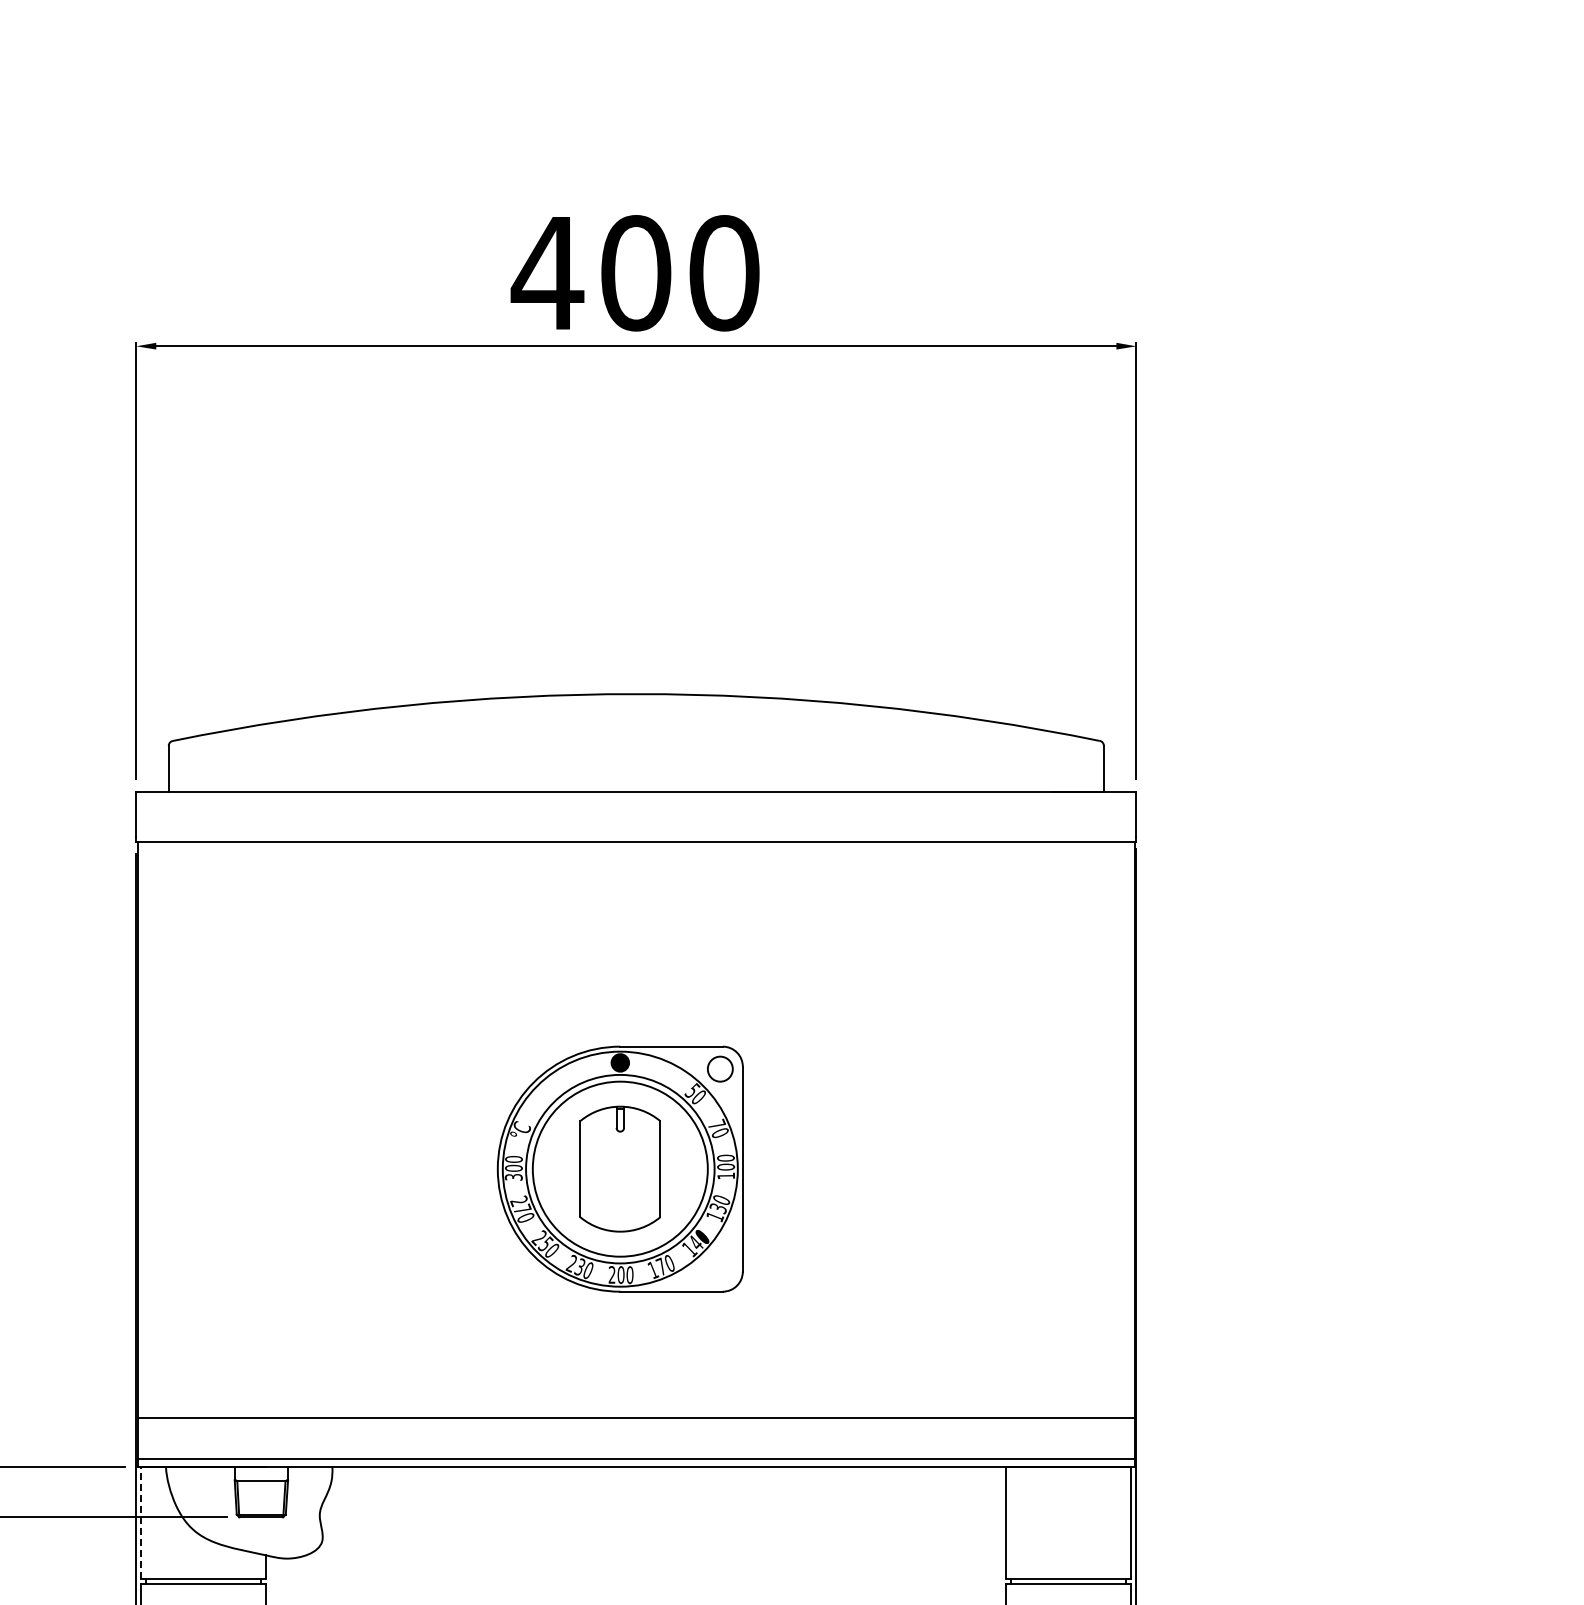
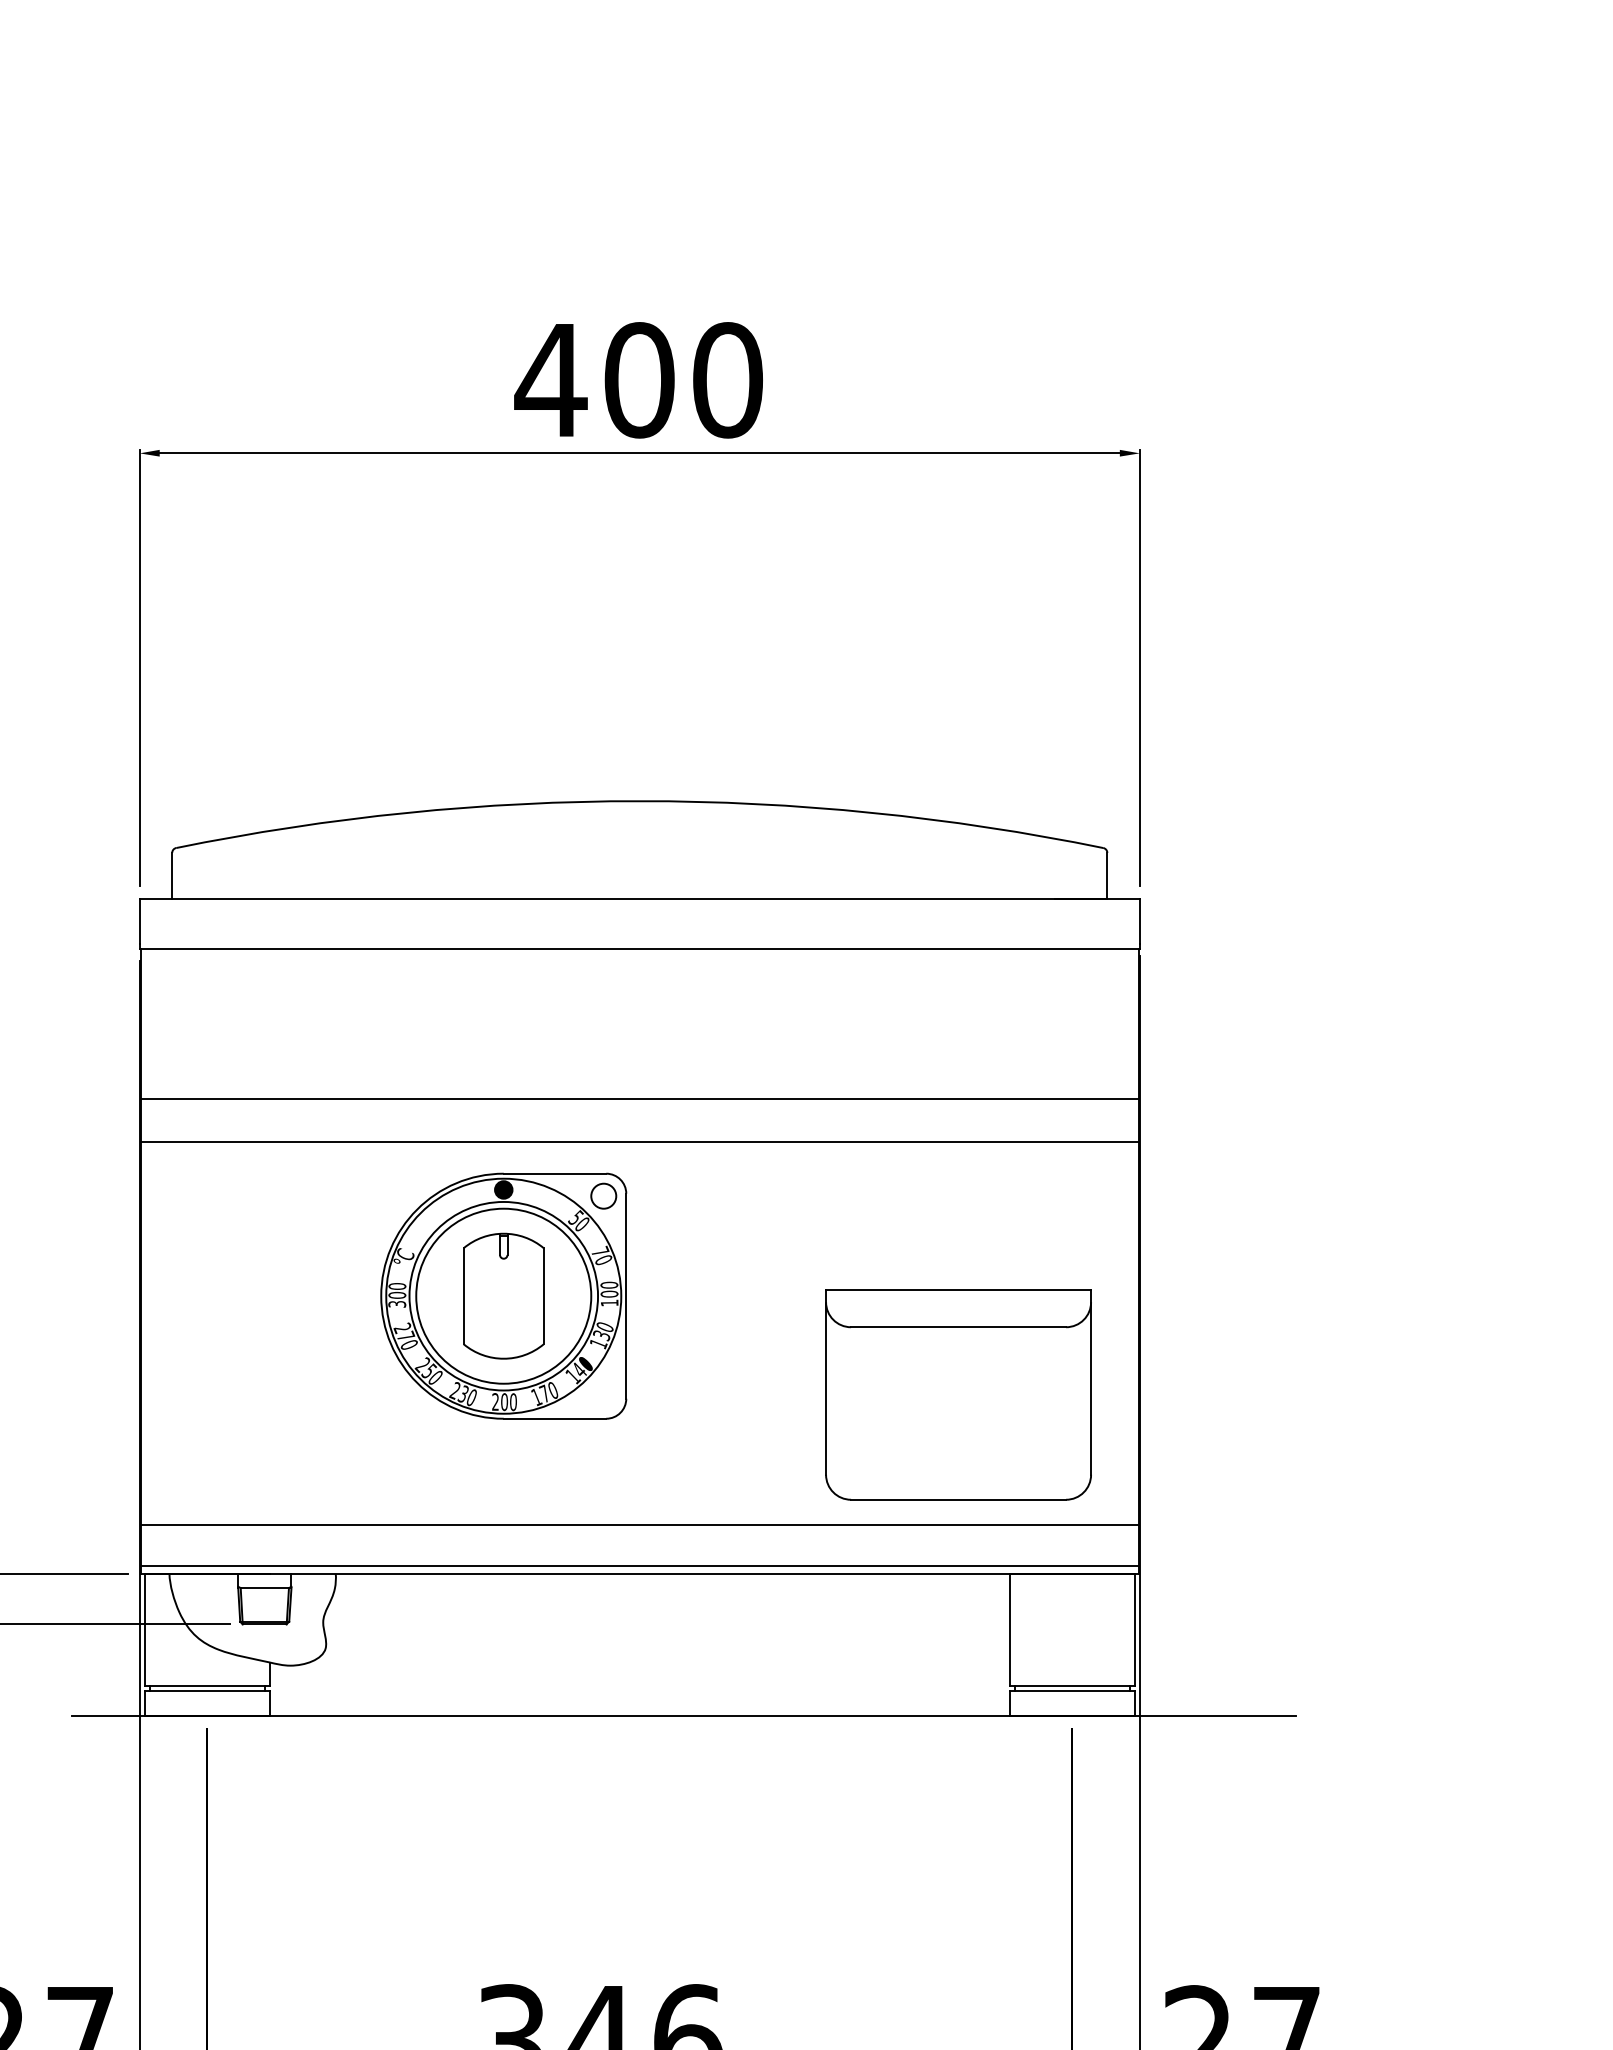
line: (636, 991) -> (639, 1098), added
line: (636, 1034) -> (639, 1141), added
part: (620, 1168) -> (503, 1295), moved
part: (955, 1287) -> (958, 1394), added
line: (141, 1522) -> (144, 1629), dashed -> solid

